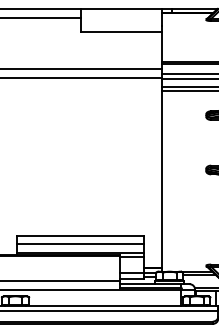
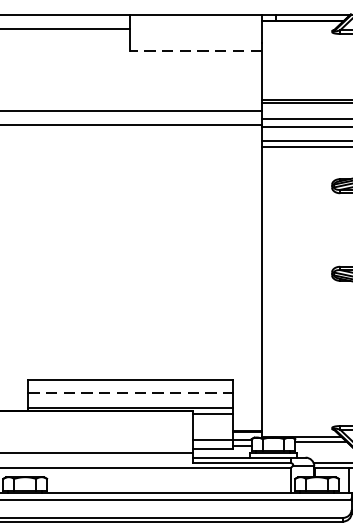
line: (121, 31) -> (195, 50), solid -> dashed
line: (81, 243) -> (131, 392), solid -> dashed

